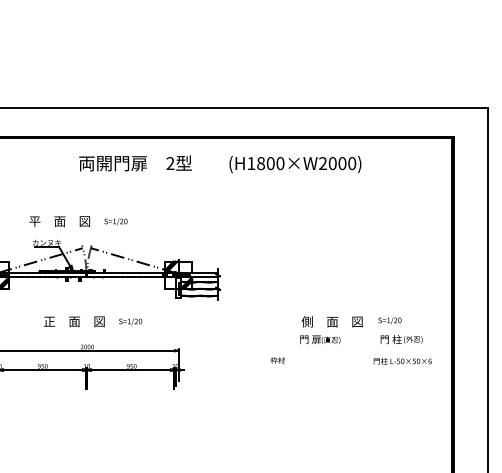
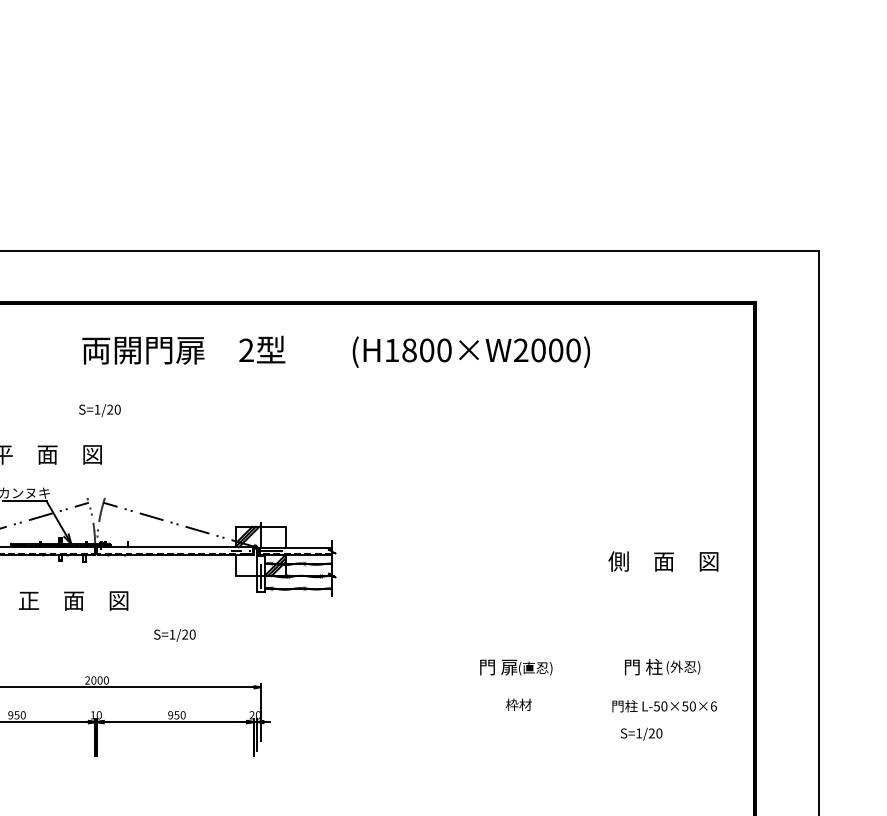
text: (115, 221) -> (99, 409), moved
text: (389, 320) -> (640, 733), moved
text: (74, 321) -> (73, 600), moved
text: (331, 321) -> (662, 560), moved
text: (277, 360) -> (518, 704), moved

